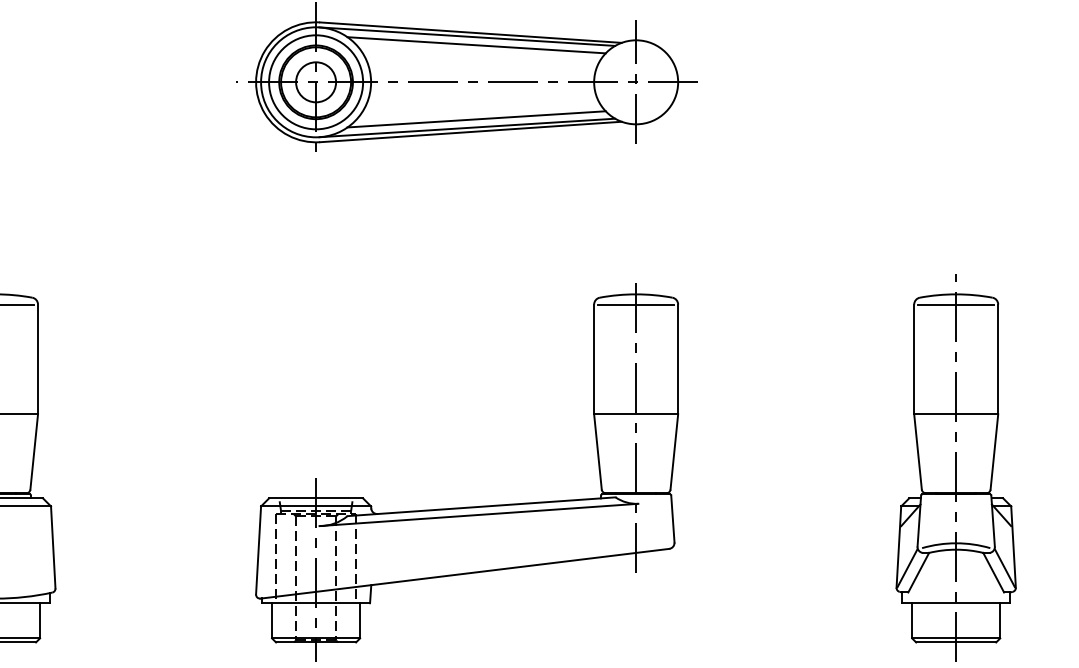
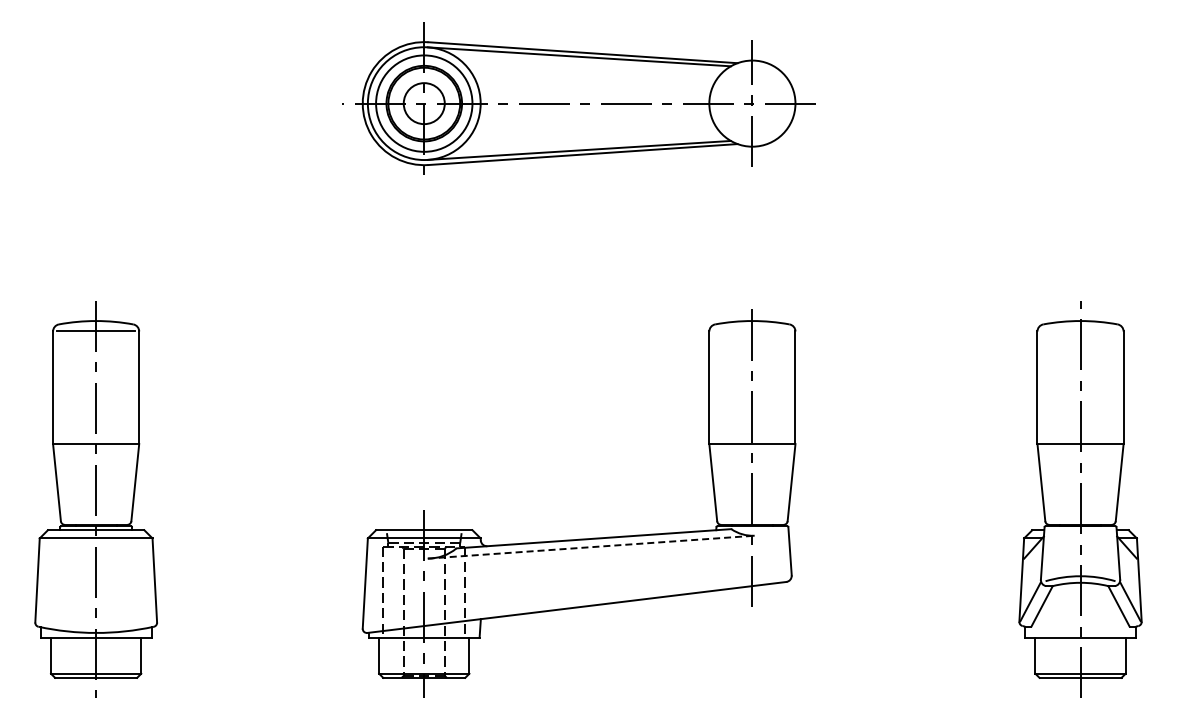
line: (476, 45) -> (588, 65), removed
line: (476, 119) -> (588, 141), removed
line: (636, 304) -> (752, 331), removed
line: (956, 304) -> (1080, 331), removed
line: (479, 515) -> (591, 547), solid -> dashed

